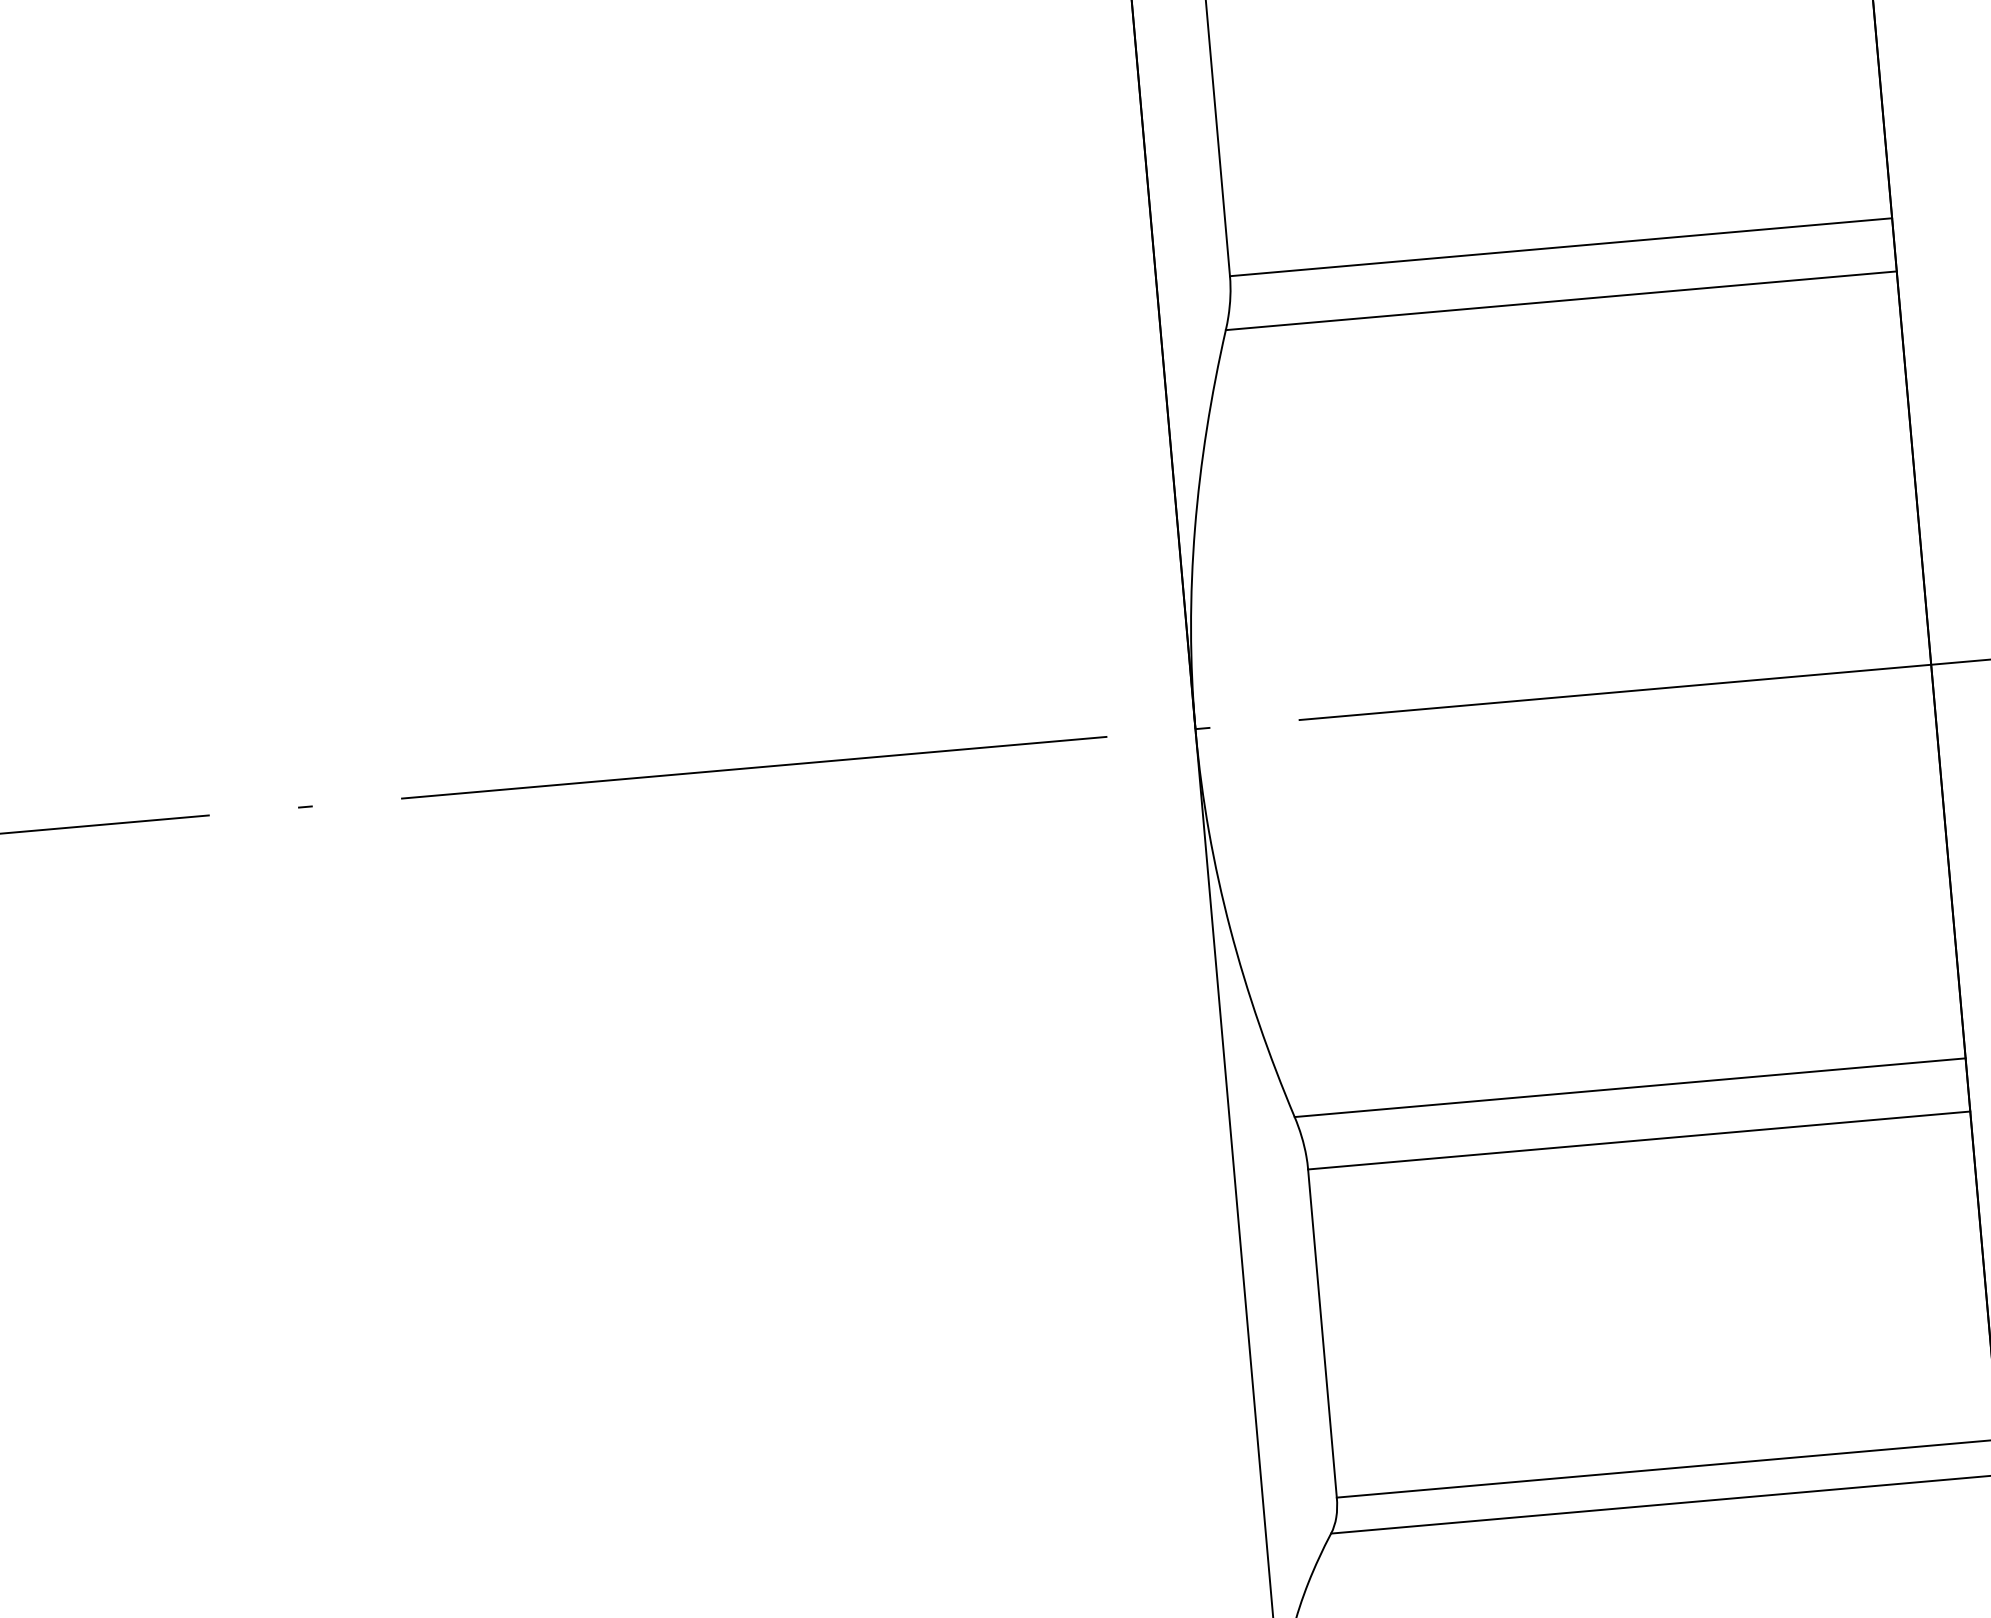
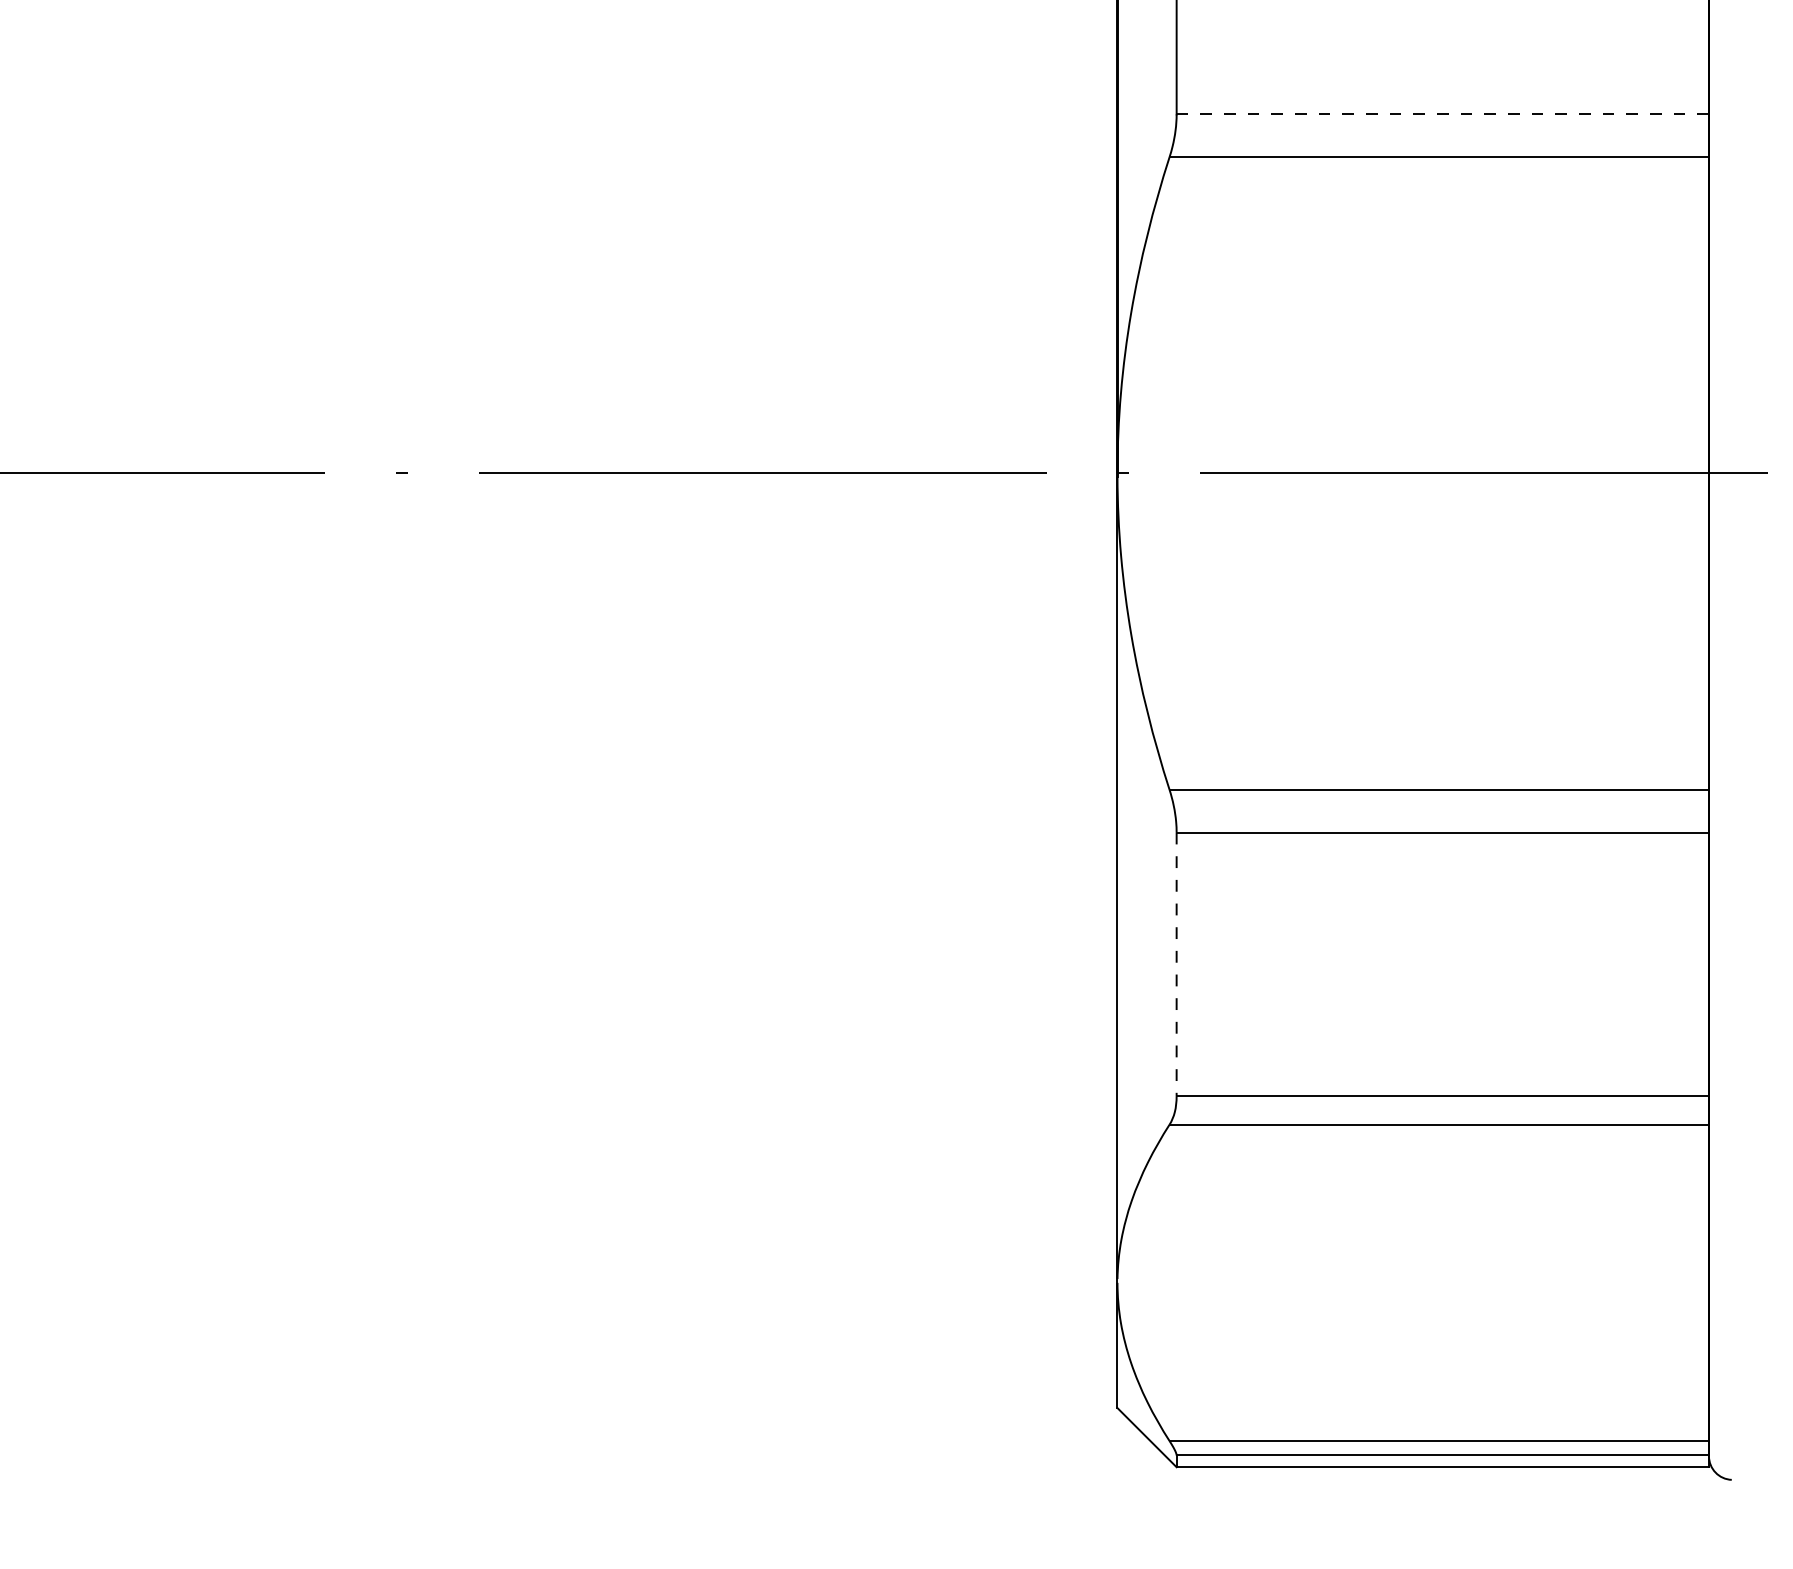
line: (1561, 247) -> (1443, 114), solid -> dashed
line: (1322, 1333) -> (1176, 964), solid -> dashed

